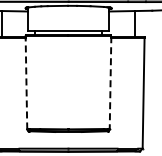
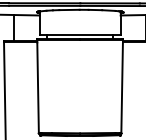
line: (110, 82) -> (122, 86), dashed -> solid
line: (26, 83) -> (38, 87), dashed -> solid

